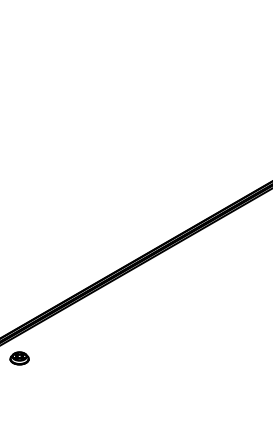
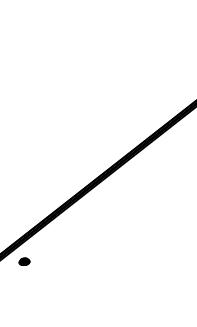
part: (19, 358) -> (24, 261), size x0.7

